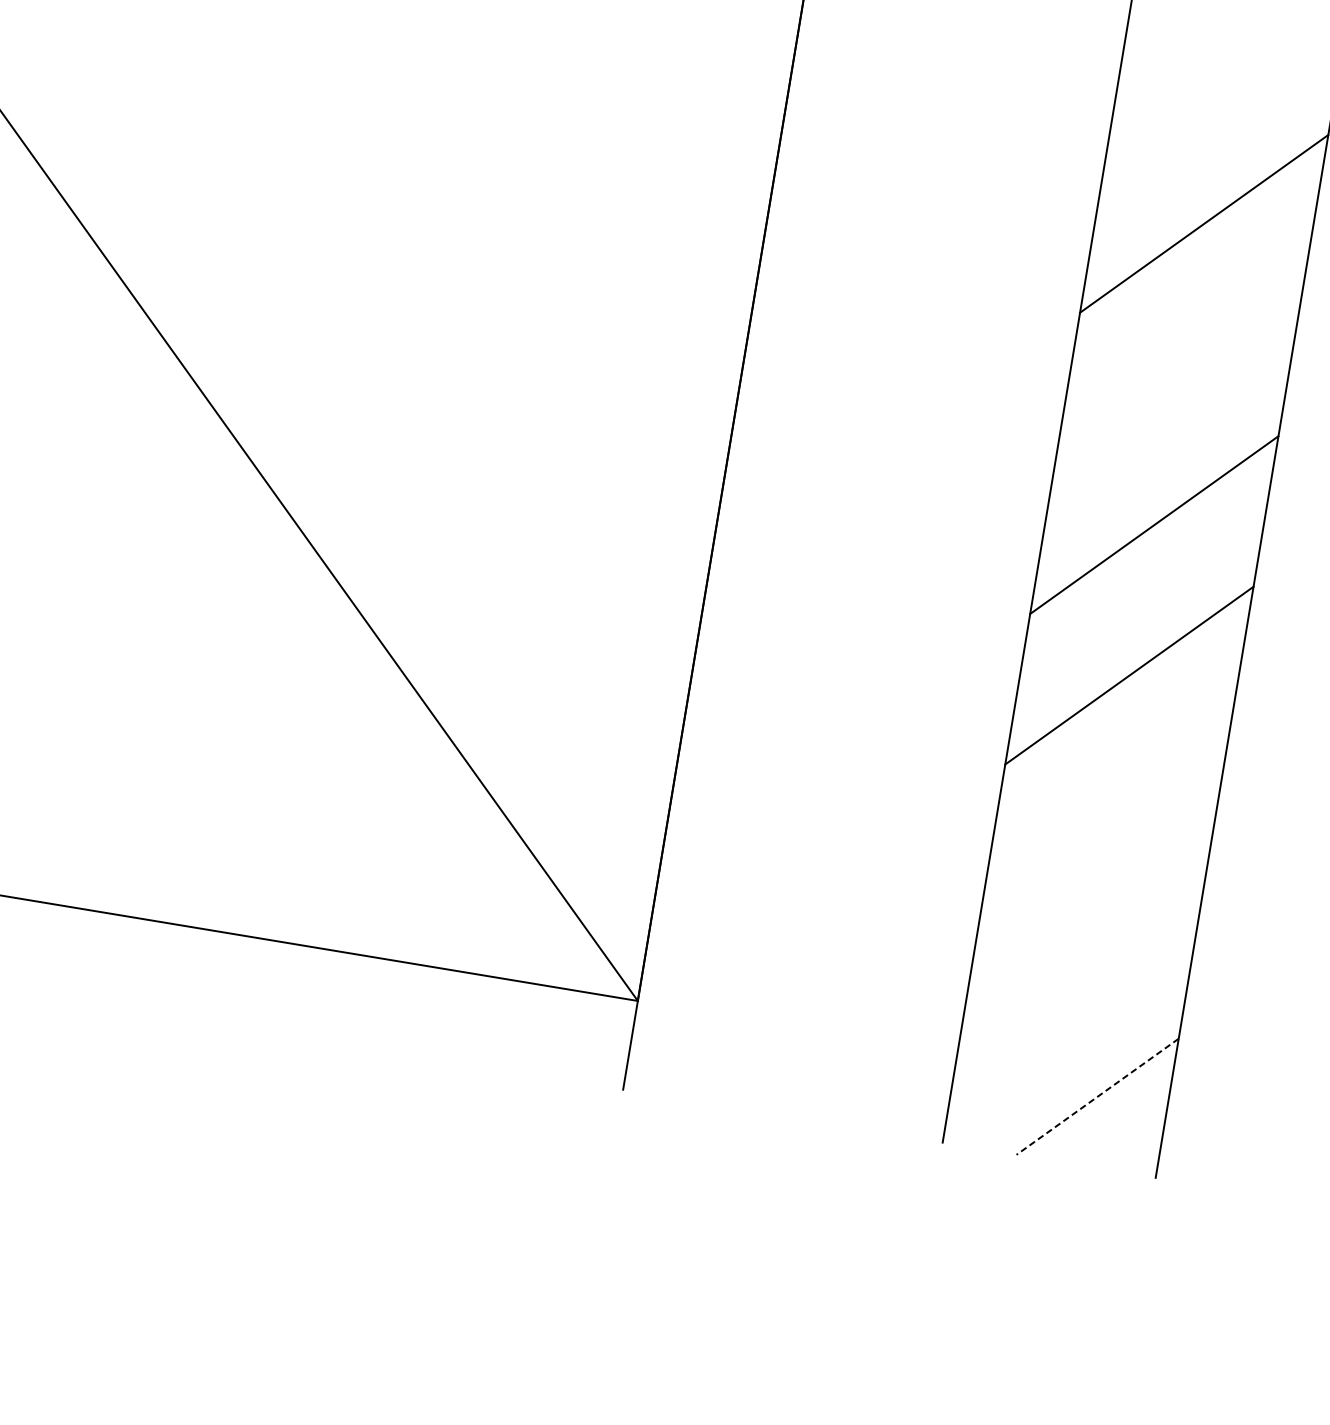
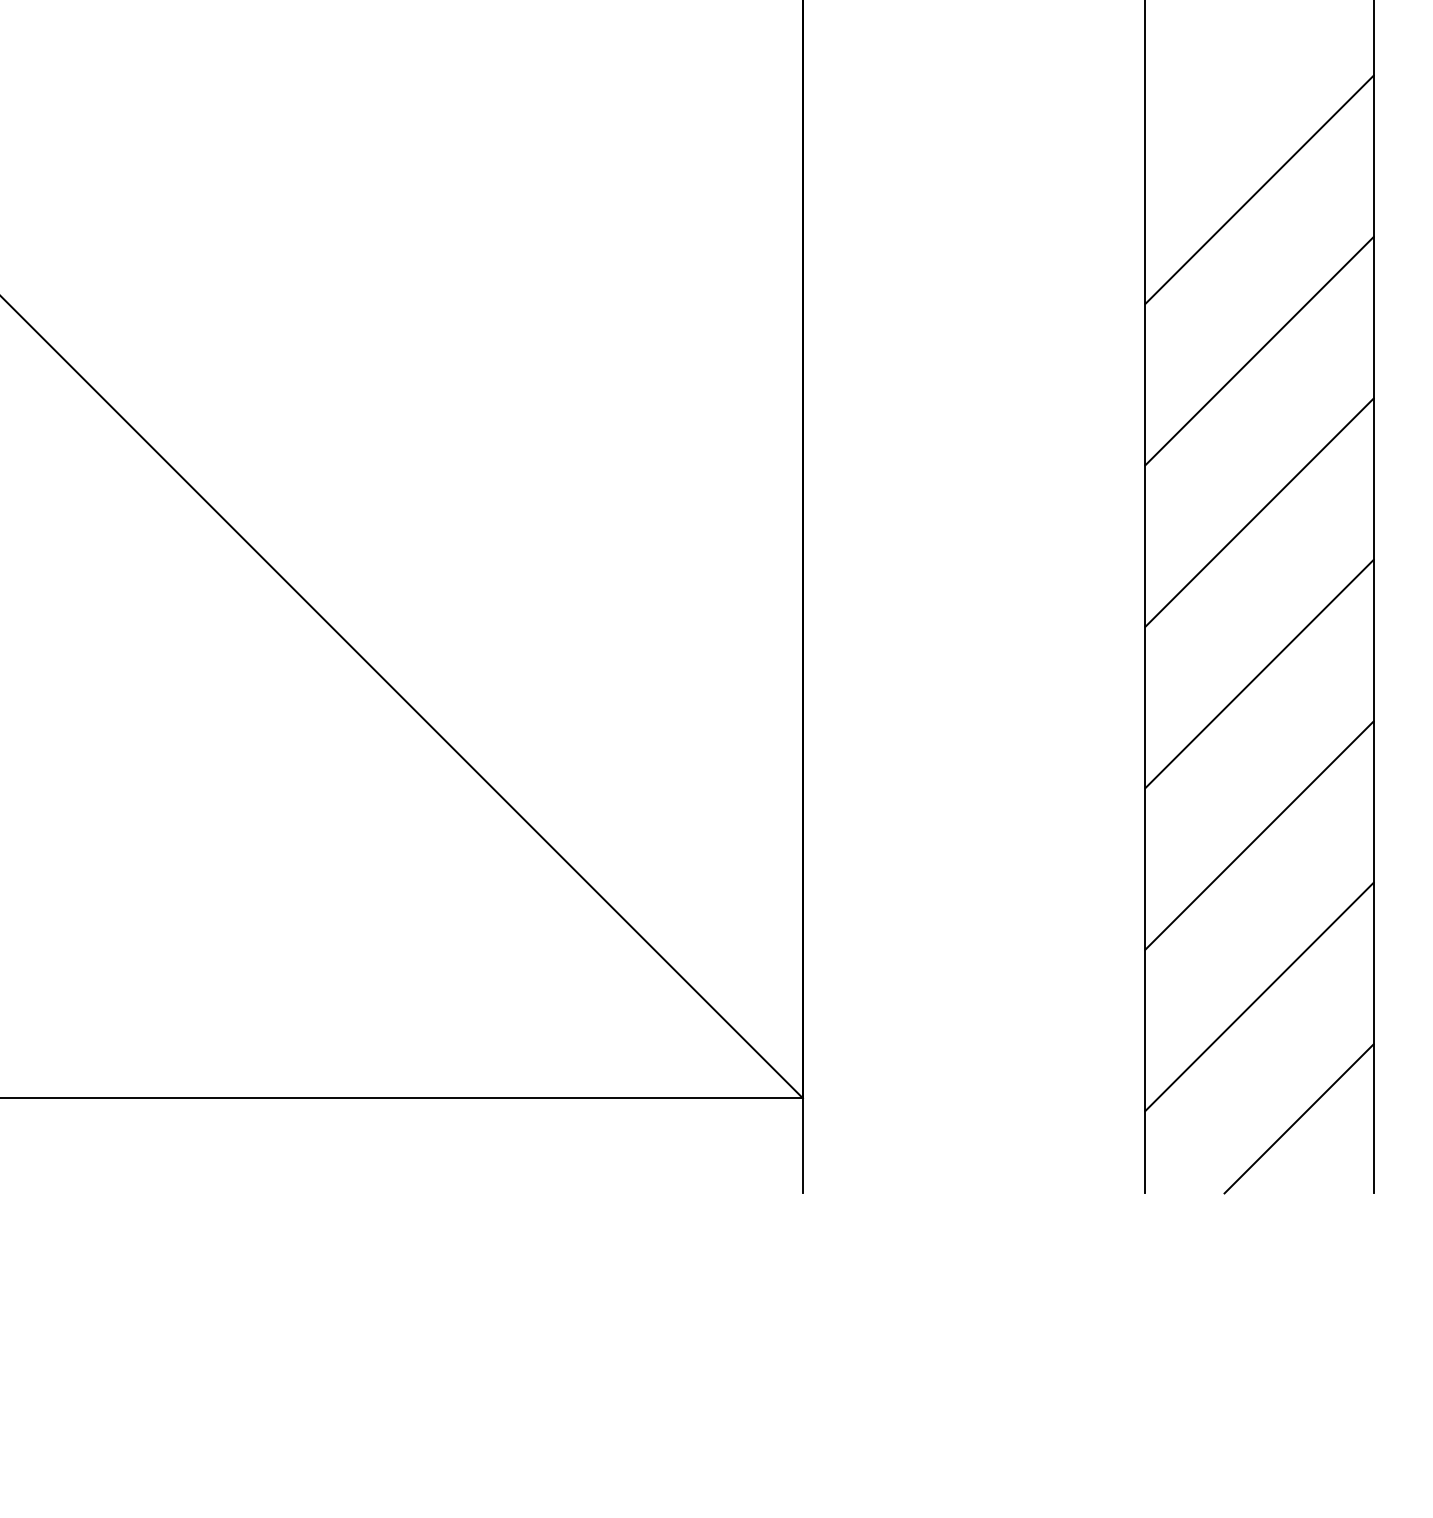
line: (1179, 373) -> (1259, 350), added
line: (1104, 826) -> (1259, 835), added
line: (1079, 976) -> (1259, 996), added
line: (1096, 1097) -> (1298, 1119), dashed -> solid

